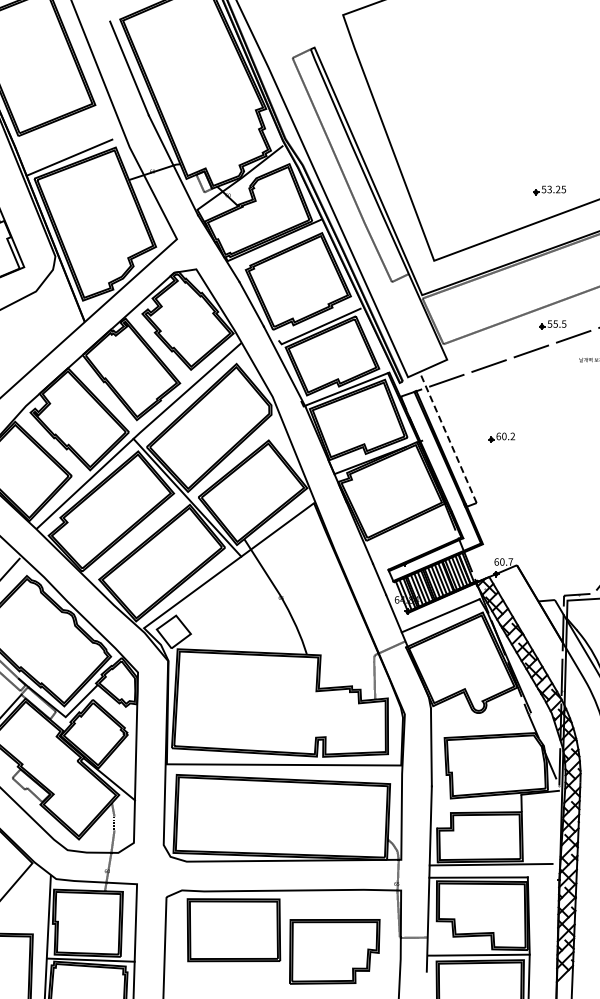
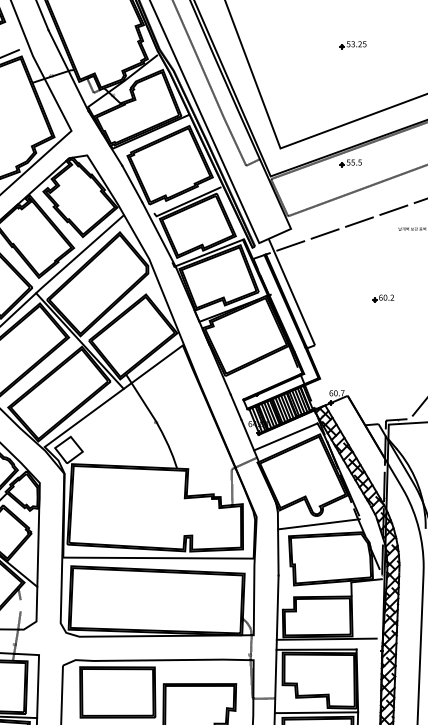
part: (549, 190) -> (353, 45), moved
part: (552, 324) -> (350, 162), moved
line: (448, 437) -> (292, 292), dashed -> solid
part: (501, 437) -> (383, 298), moved
line: (481, 723) -> (318, 524), added

